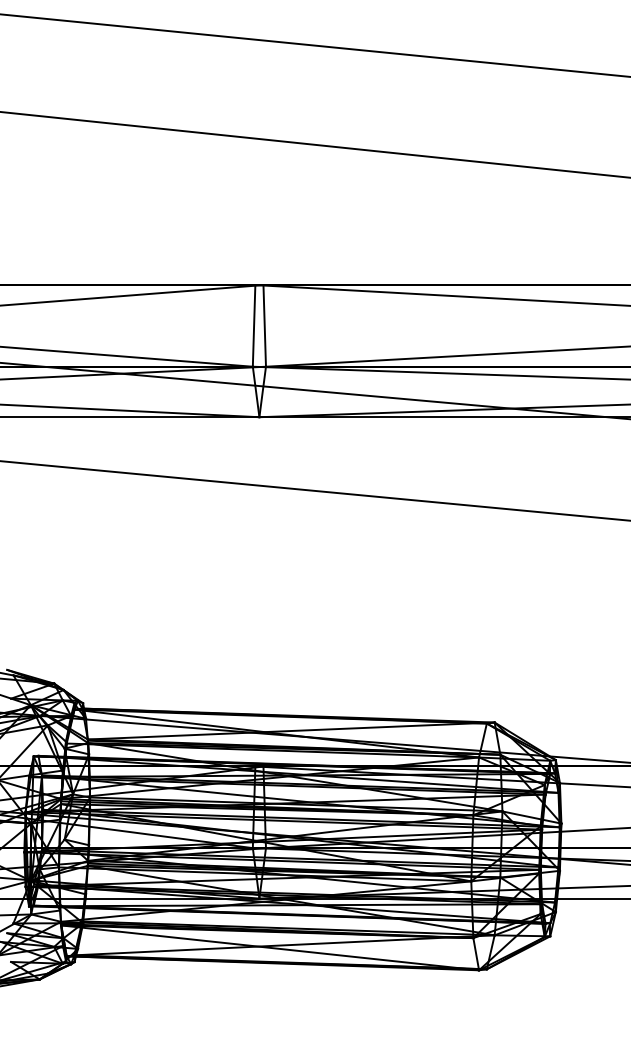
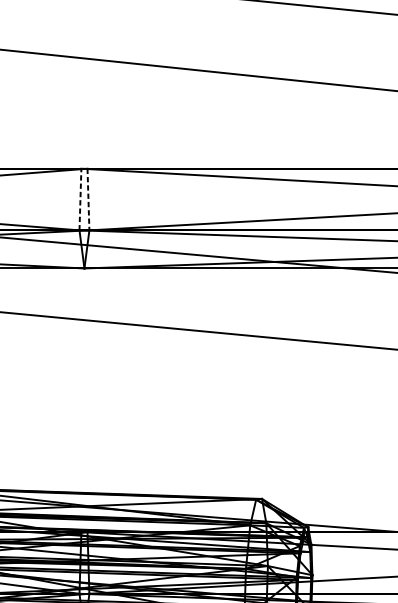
line: (254, 325) -> (80, 199), solid -> dashed
line: (264, 325) -> (88, 199), solid -> dashed

